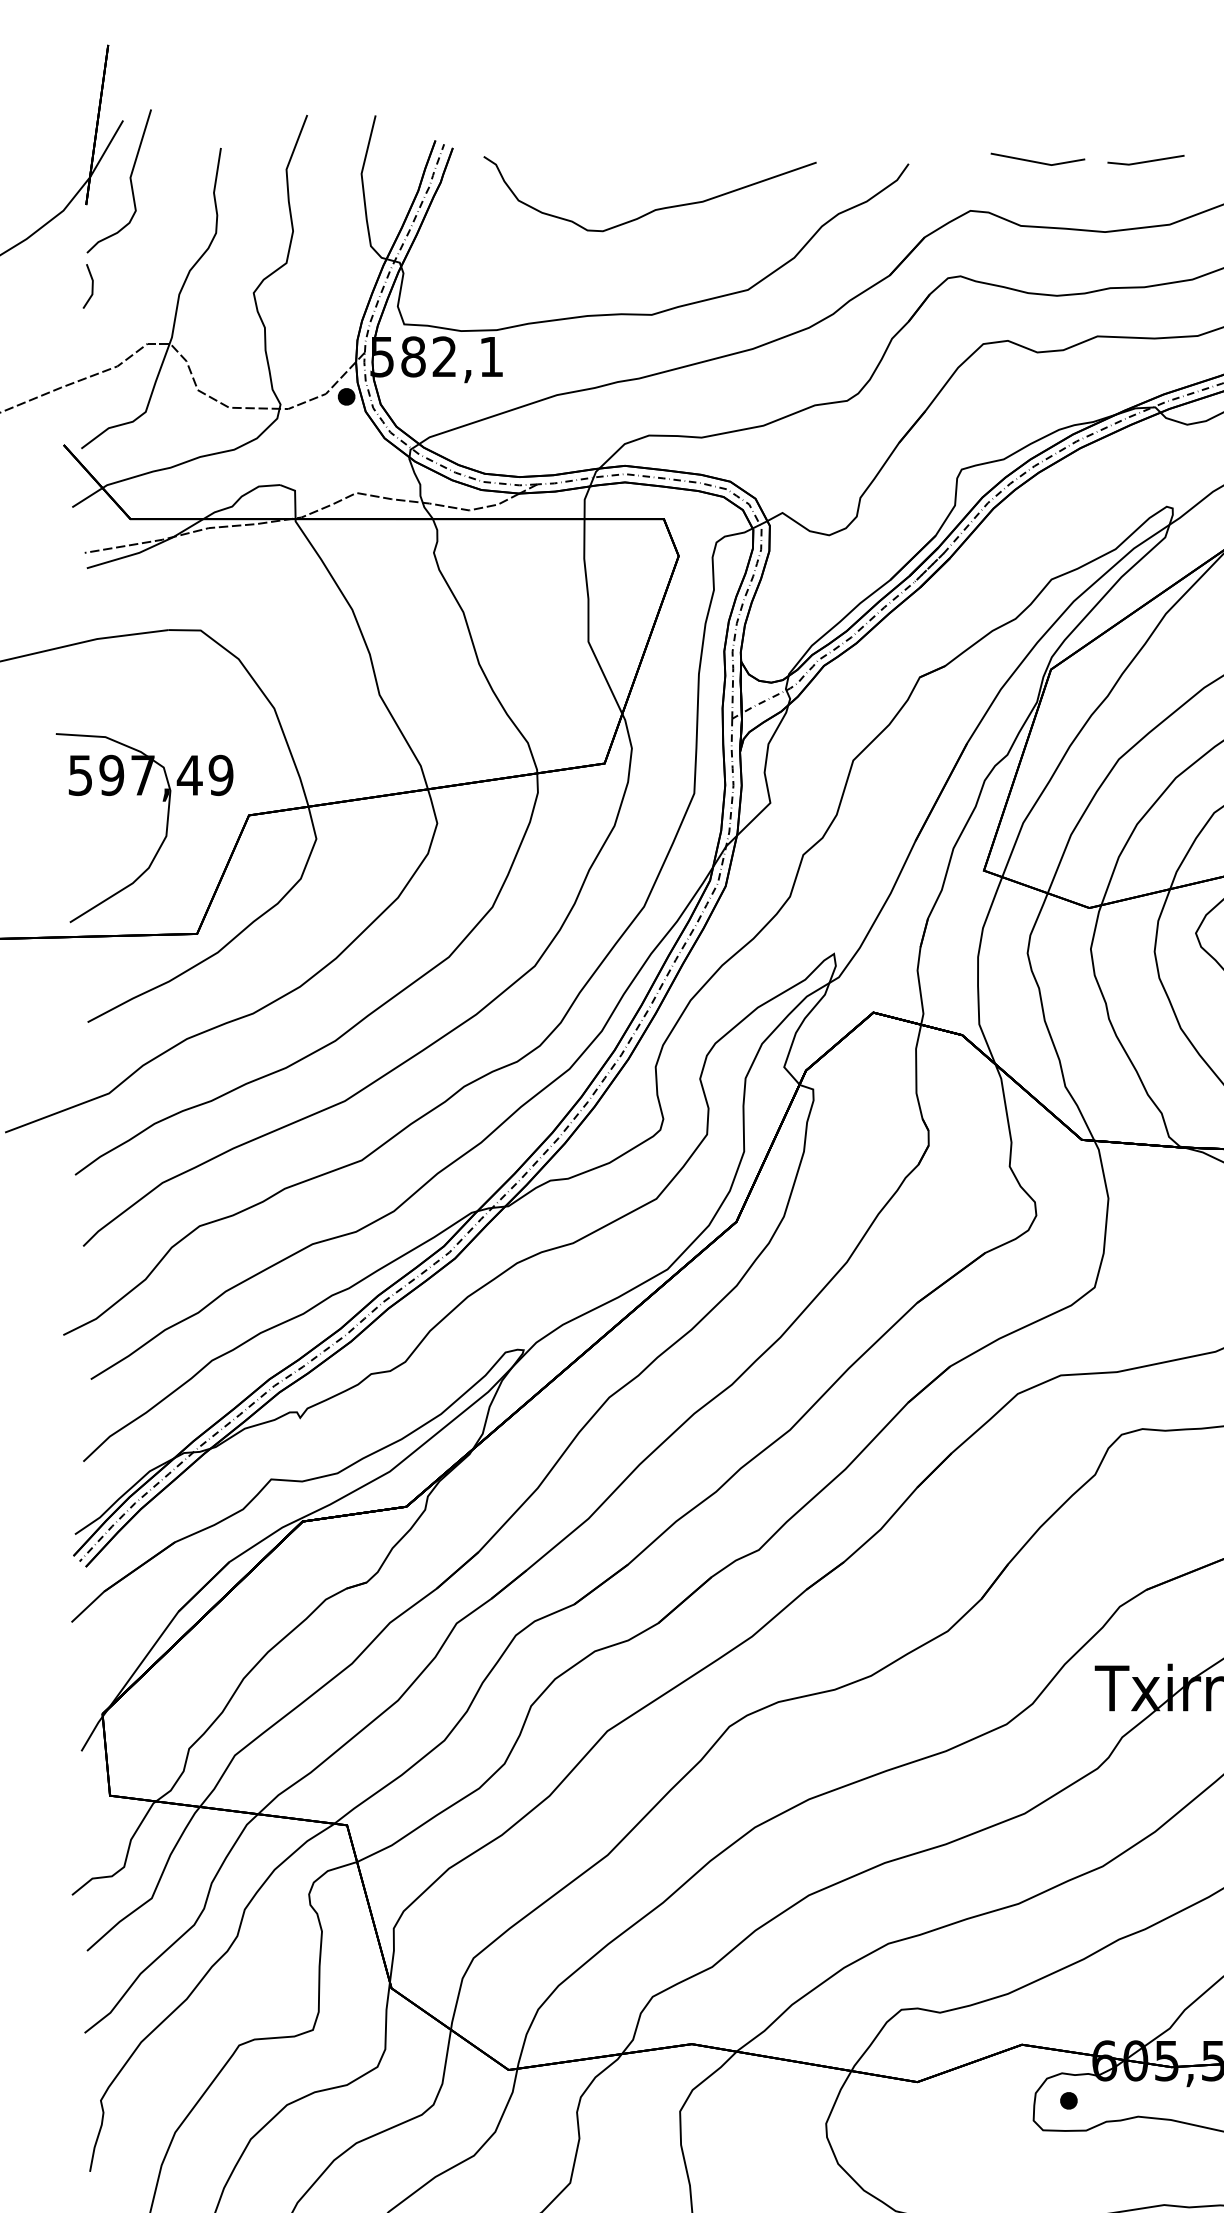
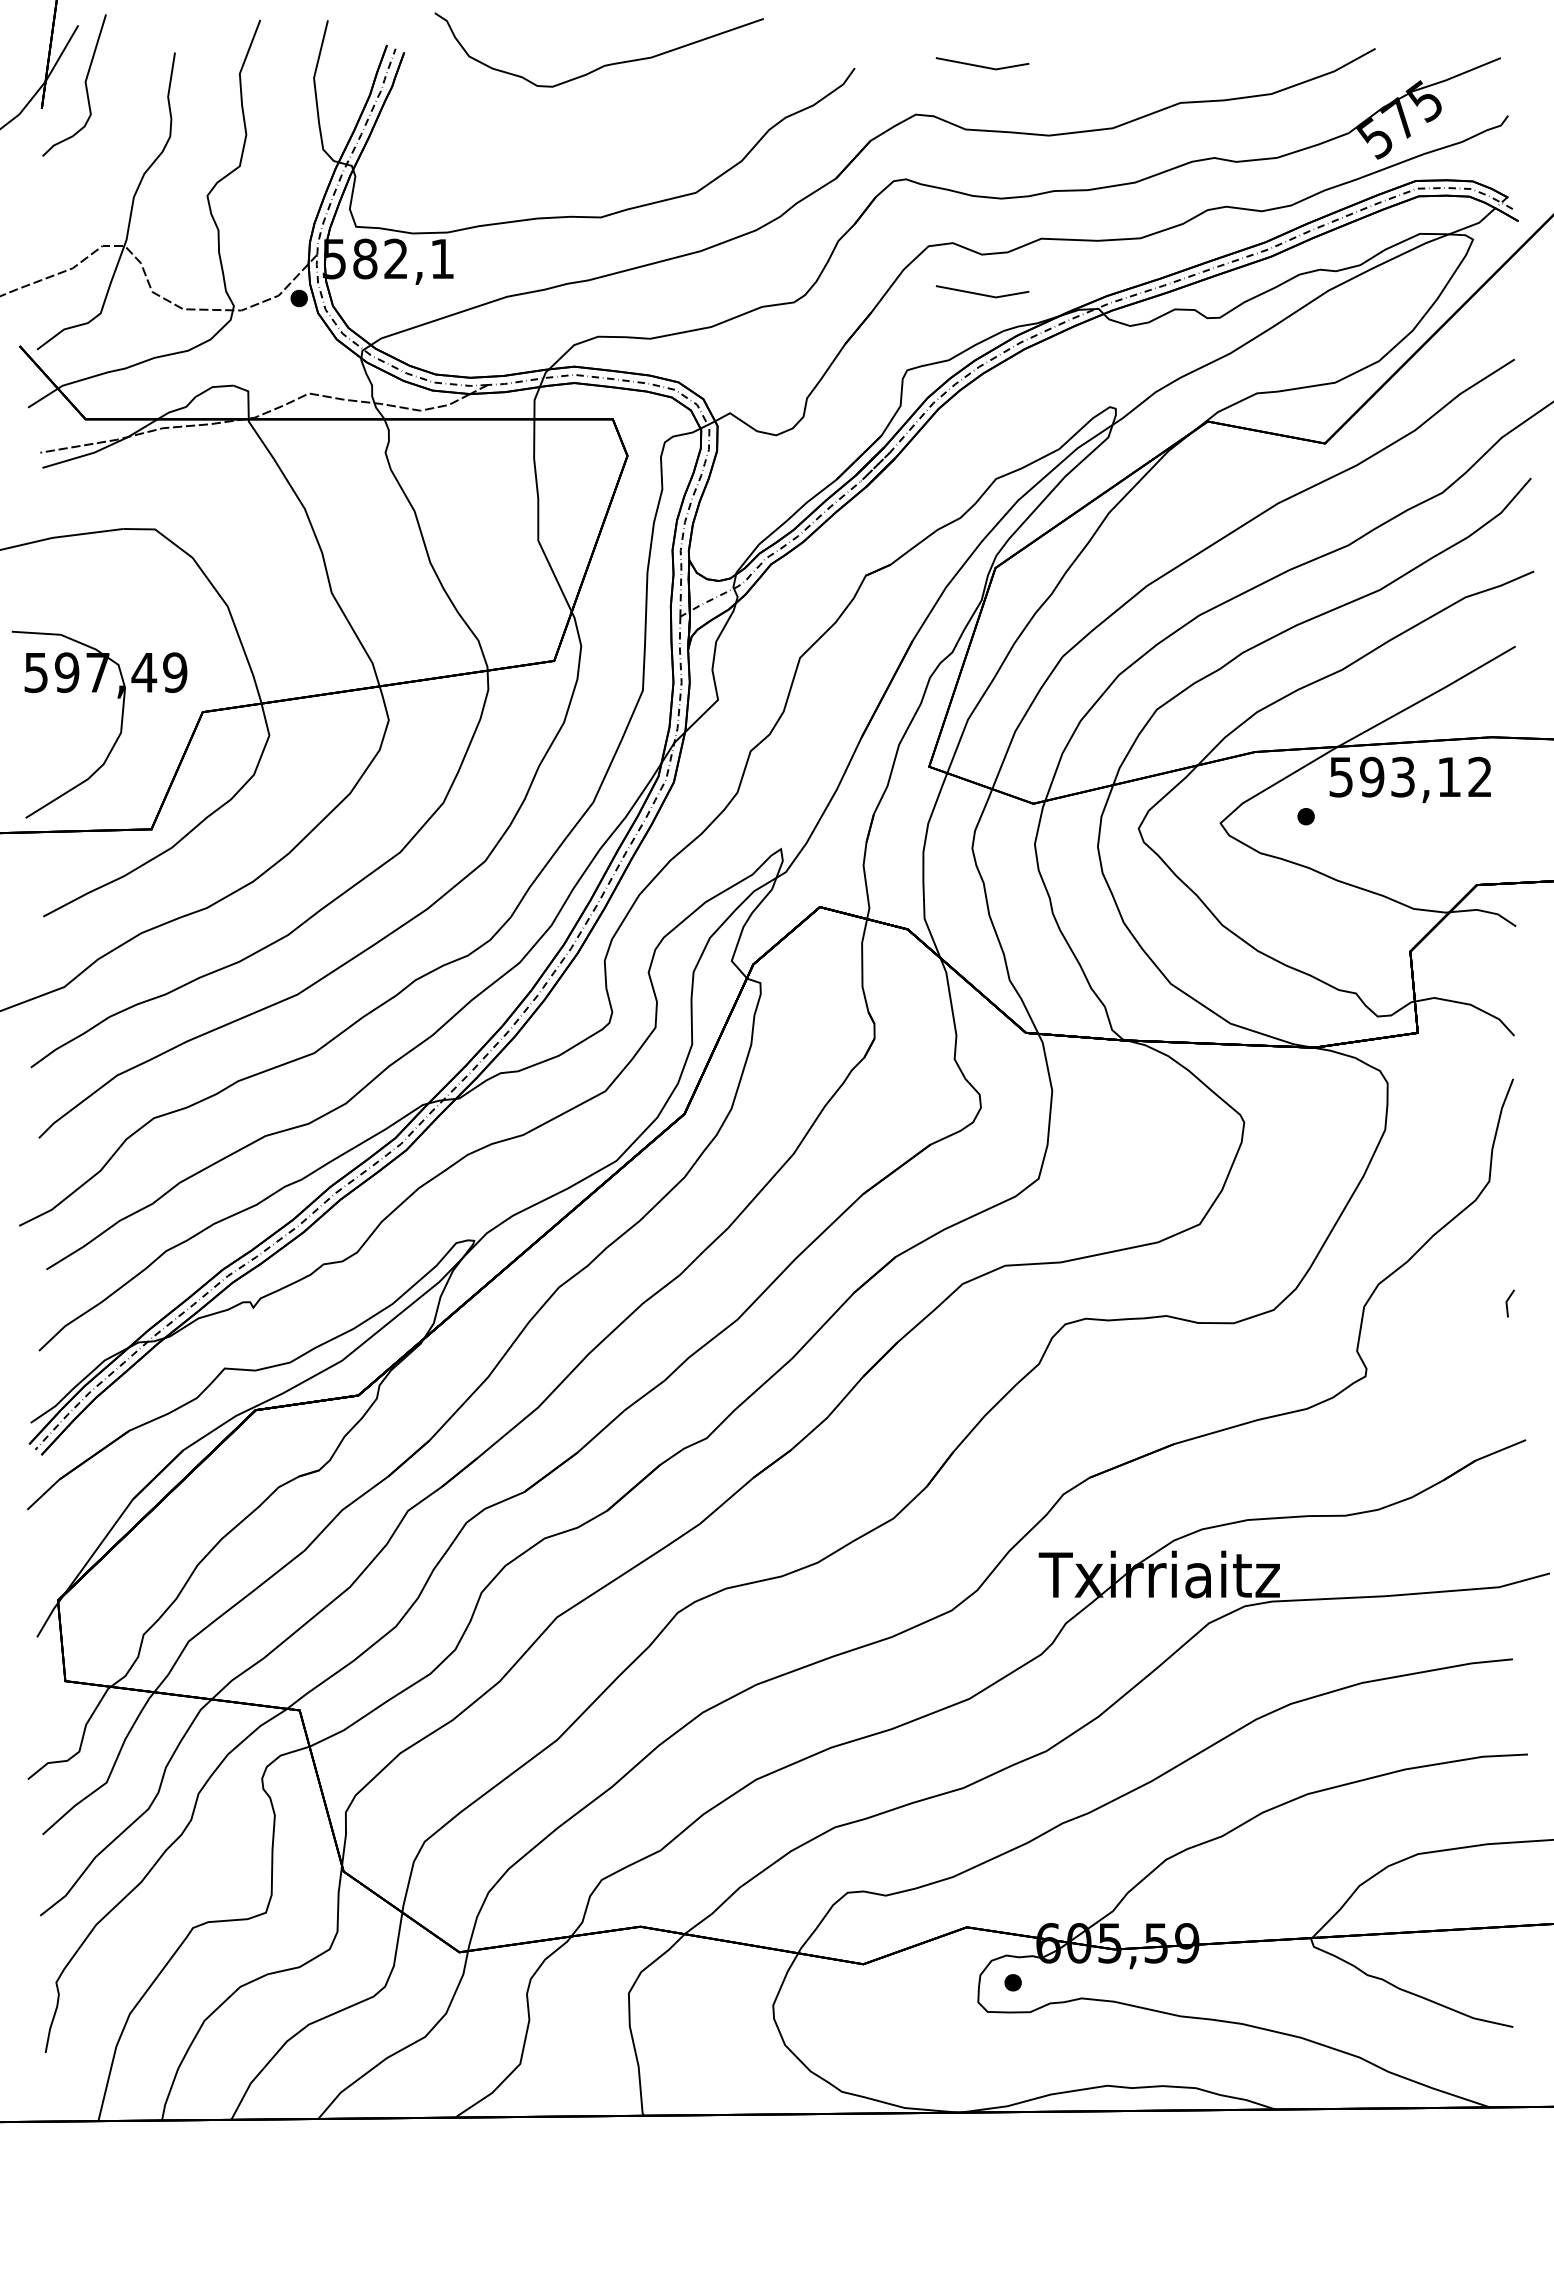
line: (1146, 161) -> (1089, 65), removed
curve: (653, 209) -> (602, 65), moved
line: (91, 286) -> (47, 189), removed
line: (1036, 391) -> (981, 293), added

